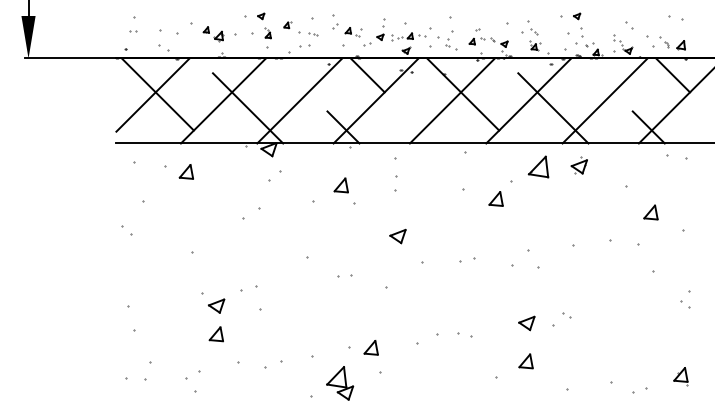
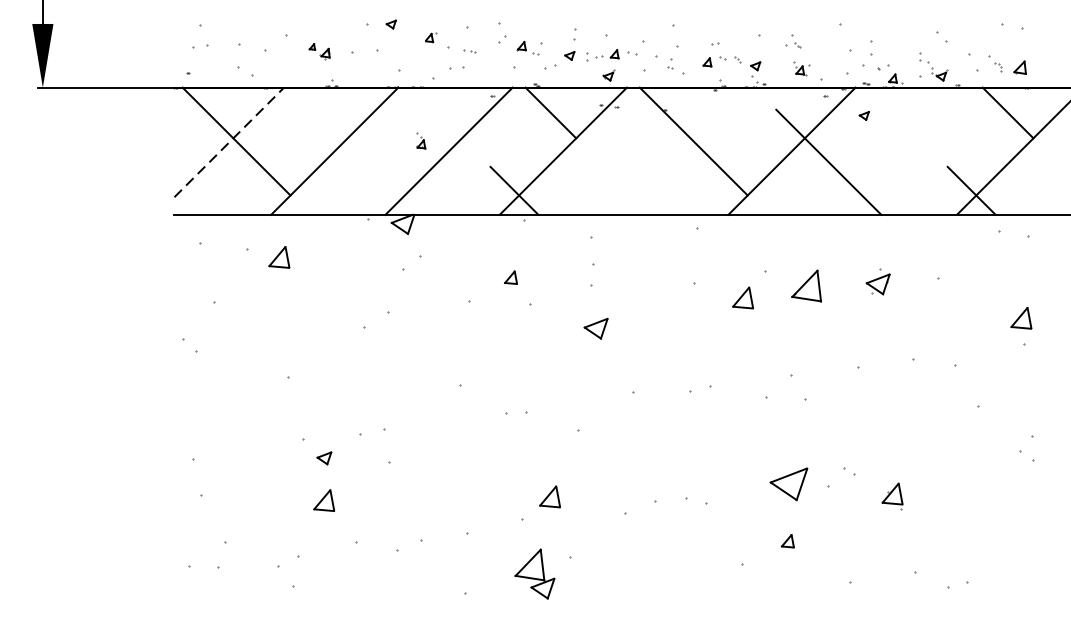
part: (577, 16) -> (864, 116), moved
part: (529, 27) -> (793, 41), size x0.6
part: (133, 31) -> (200, 47), size x1.6
part: (267, 33) -> (420, 141), moved
part: (213, 34) -> (319, 51), size x0.7
line: (153, 95) -> (230, 143), solid -> dashed
line: (451, 100) -> (676, 150), removed
line: (604, 100) -> (905, 150), removed
line: (248, 108) -> (372, 162), removed
part: (578, 165) -> (876, 282), moved
part: (538, 166) -> (806, 285), moved
part: (340, 185) -> (510, 277), size x0.6
part: (650, 212) -> (1020, 318), moved
part: (397, 236) -> (595, 328), moved
part: (216, 305) -> (324, 457), size x0.6
part: (526, 323) -> (788, 484), size x1.6
part: (370, 347) -> (548, 496), moved
part: (525, 361) -> (787, 541), size x0.6
part: (680, 376) -> (891, 496), moved
part: (340, 383) -> (535, 574), moved

